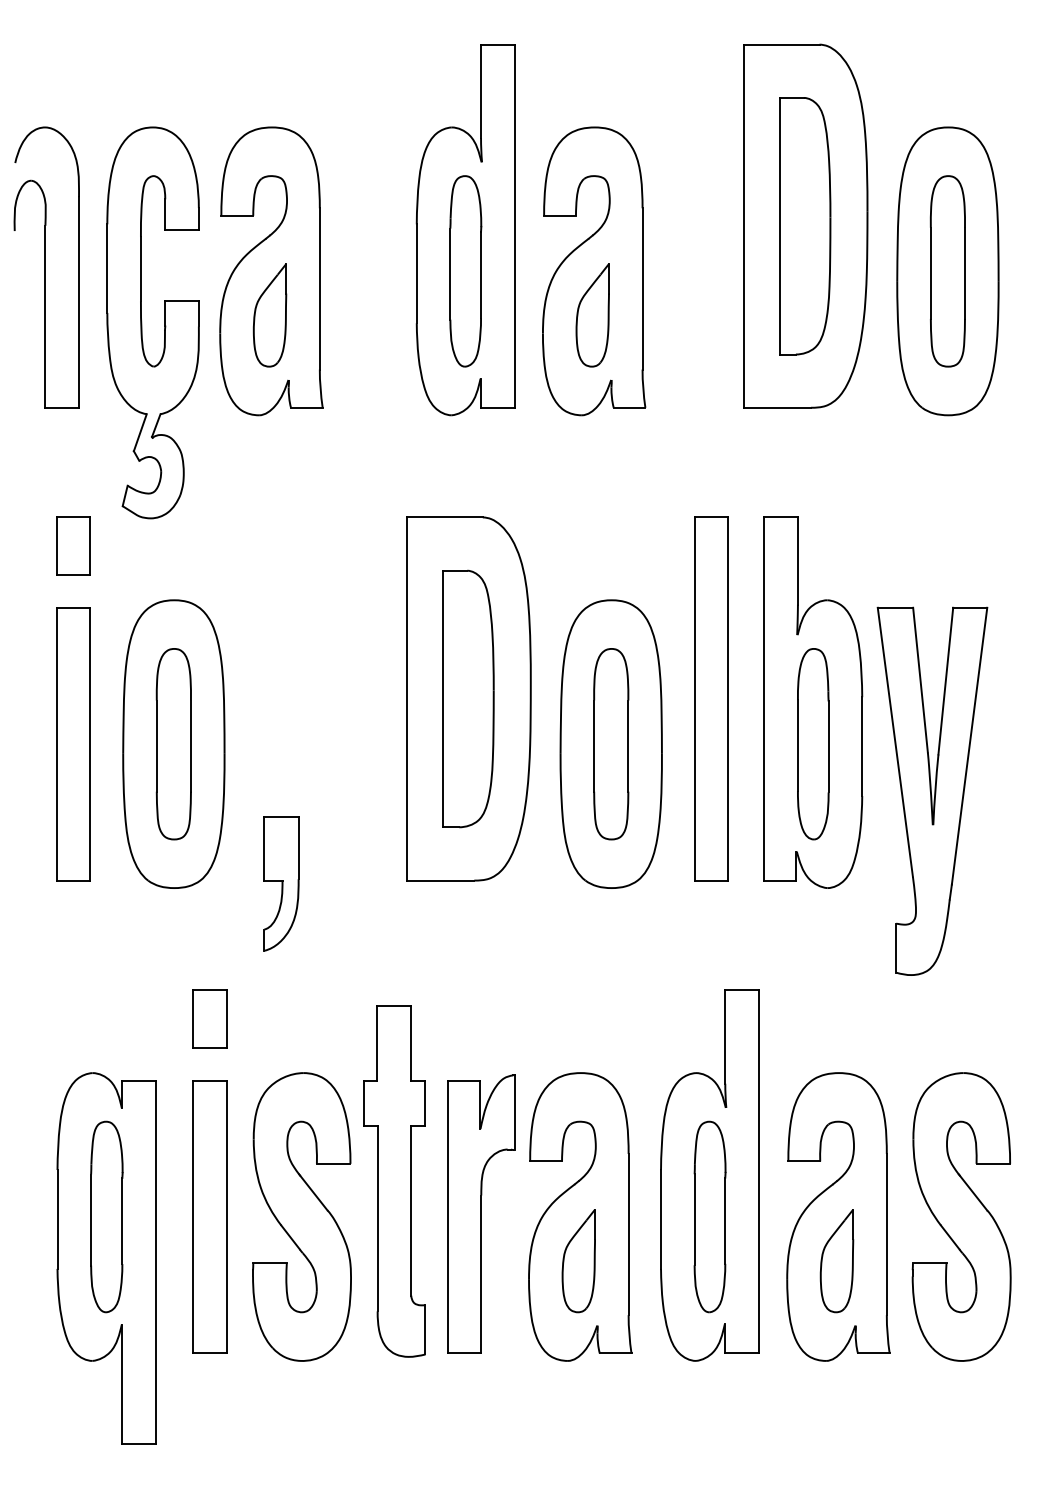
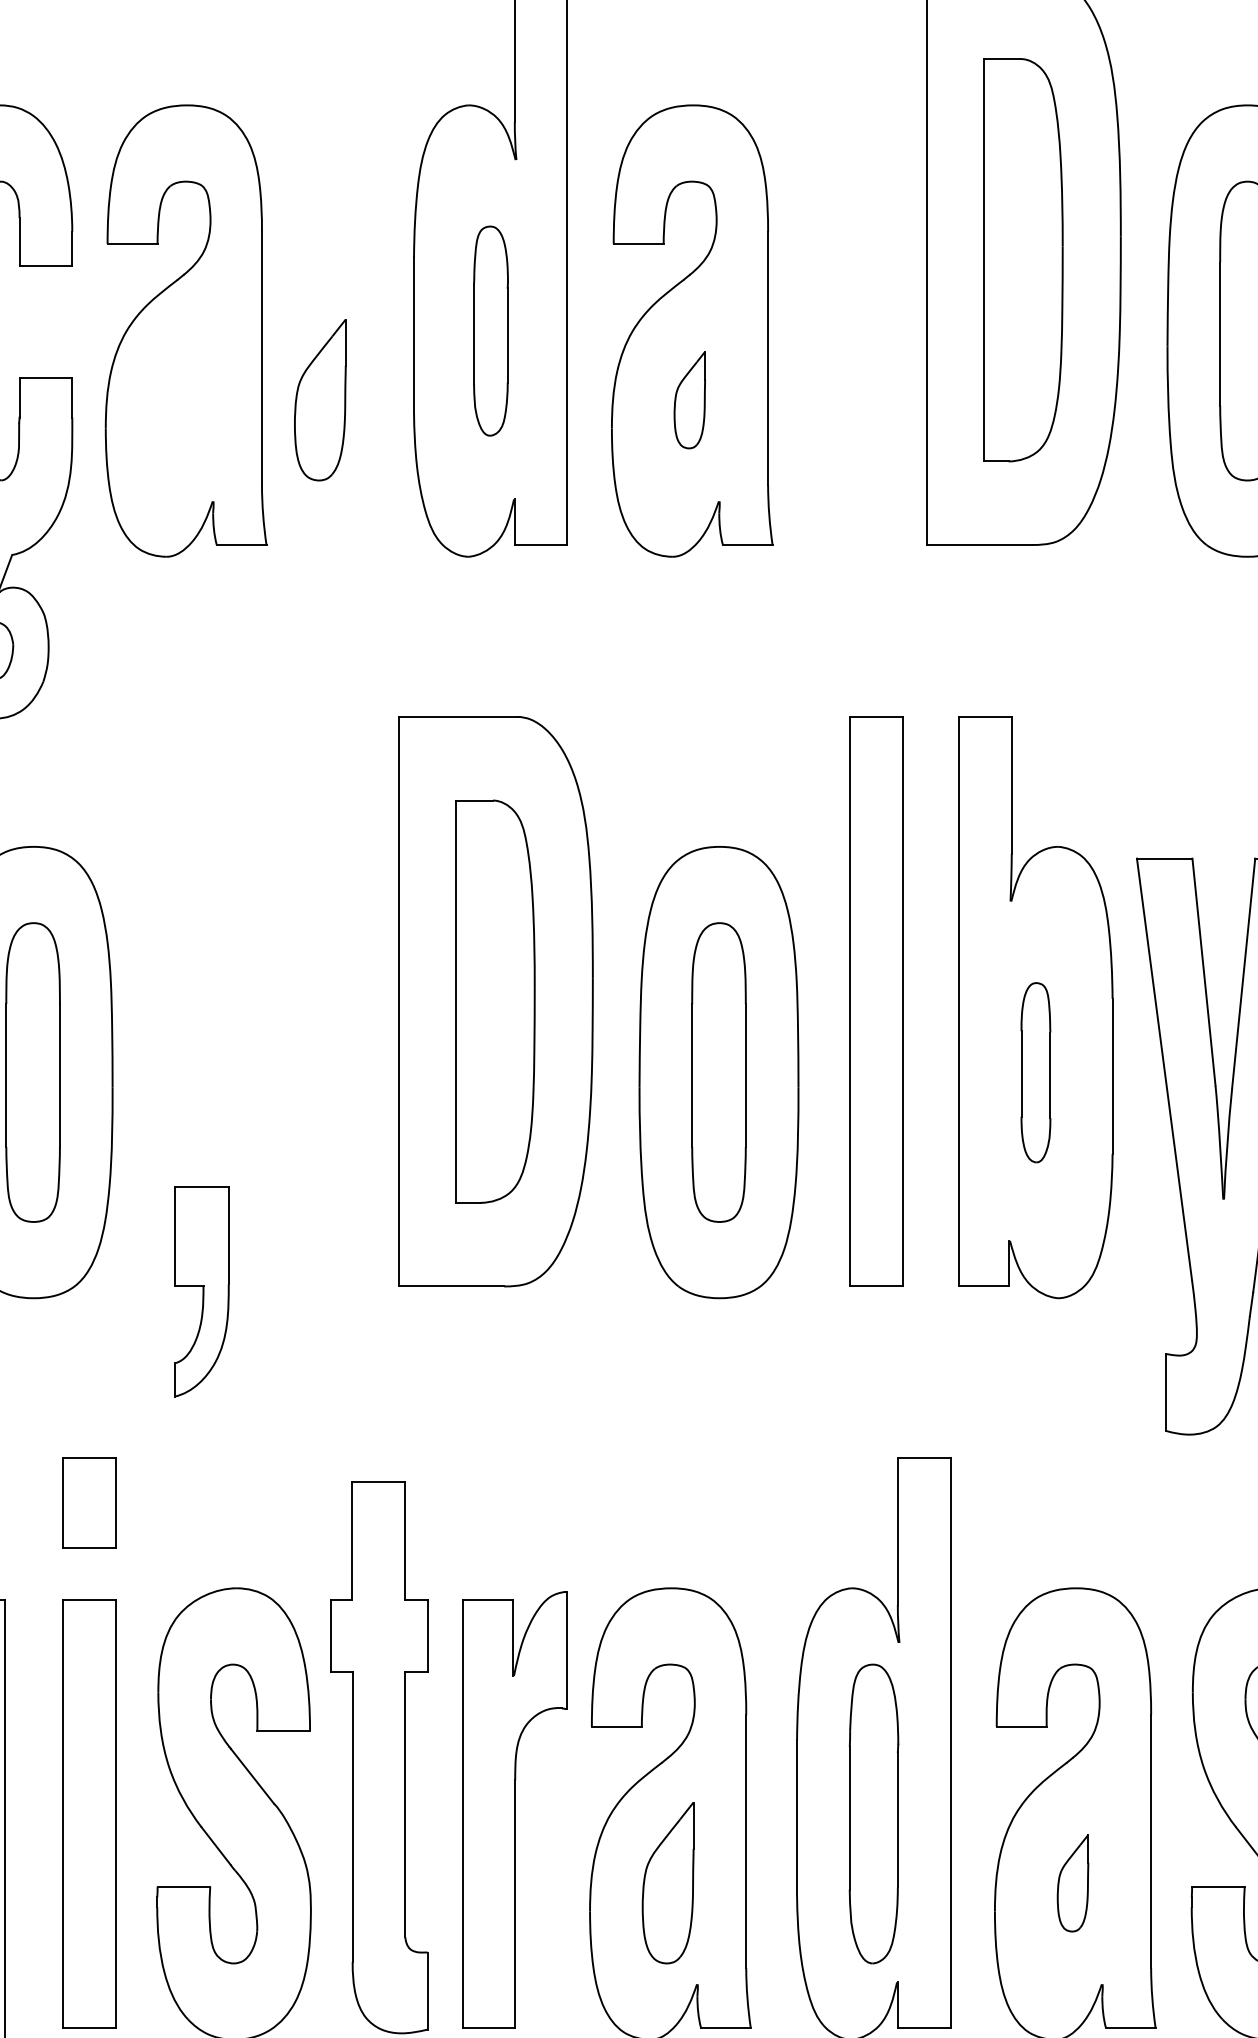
part: (465, 271) -> (490, 331), size x0.7
part: (269, 315) -> (319, 400), moved
part: (592, 315) -> (689, 400), size x0.6
part: (813, 744) -> (1036, 1073), size x0.6
part: (836, 1261) -> (1072, 1883), size x0.6

